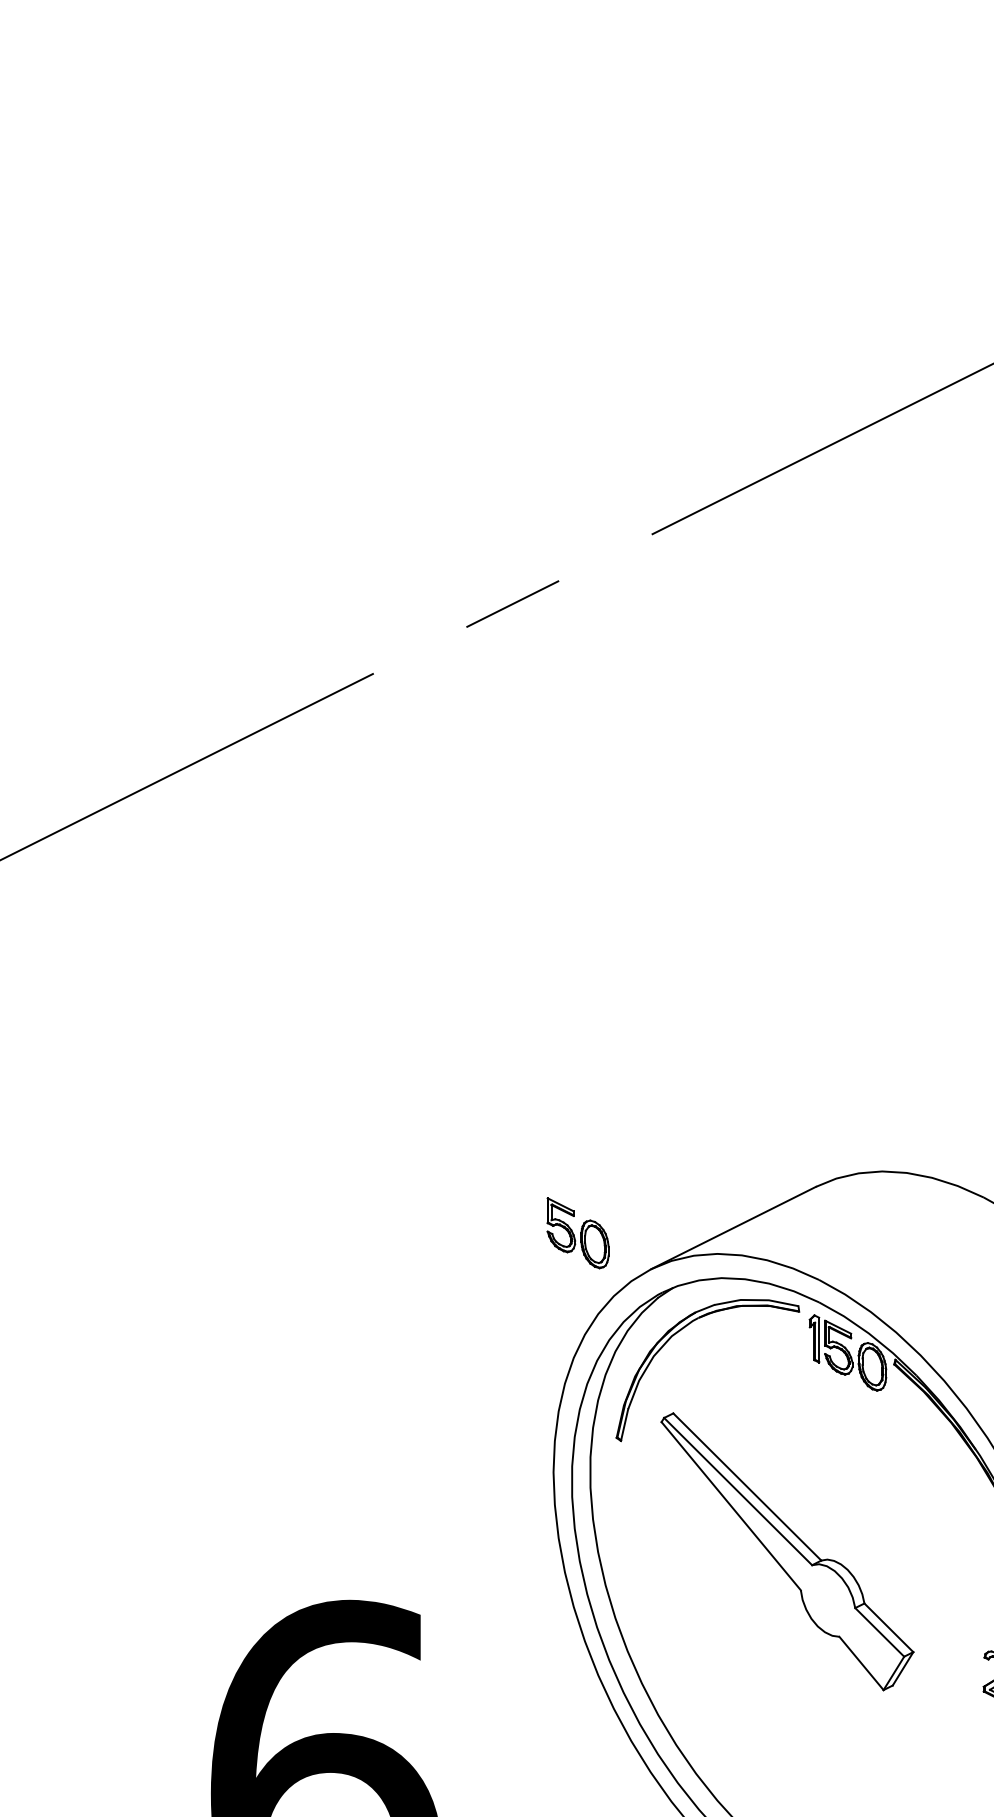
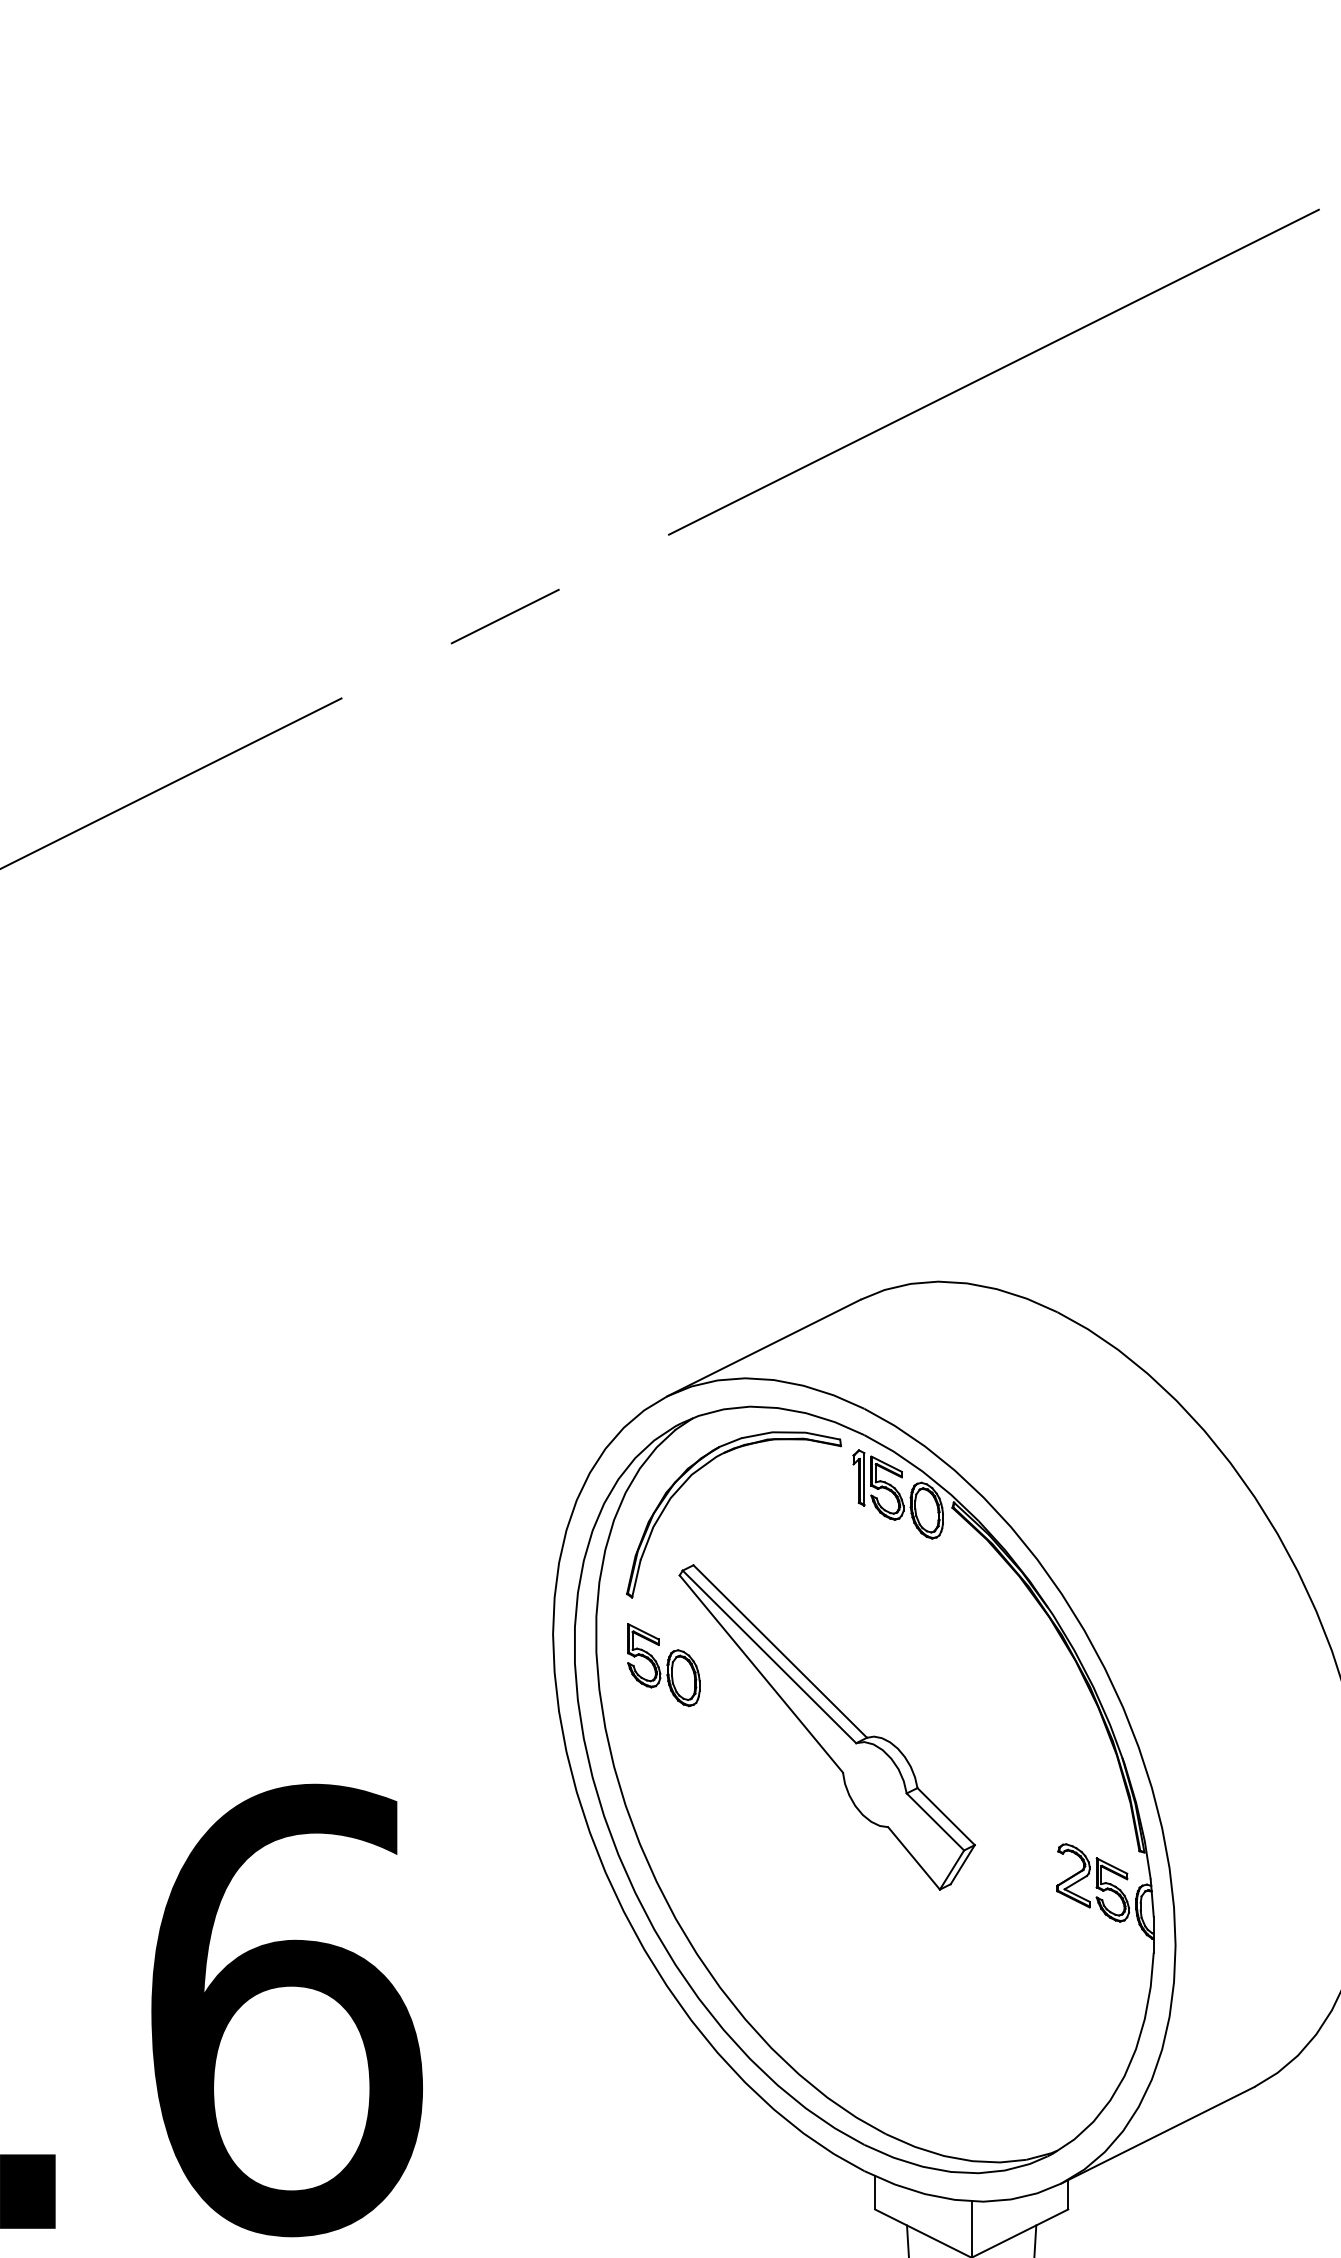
part: (577, 1233) -> (663, 1665), moved

